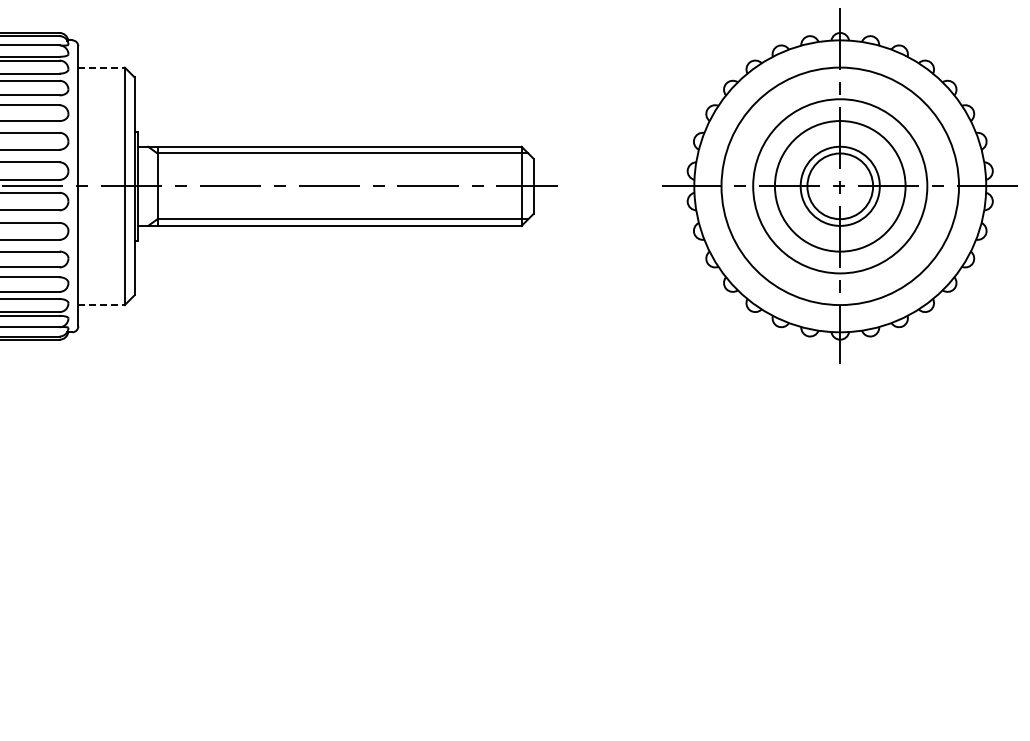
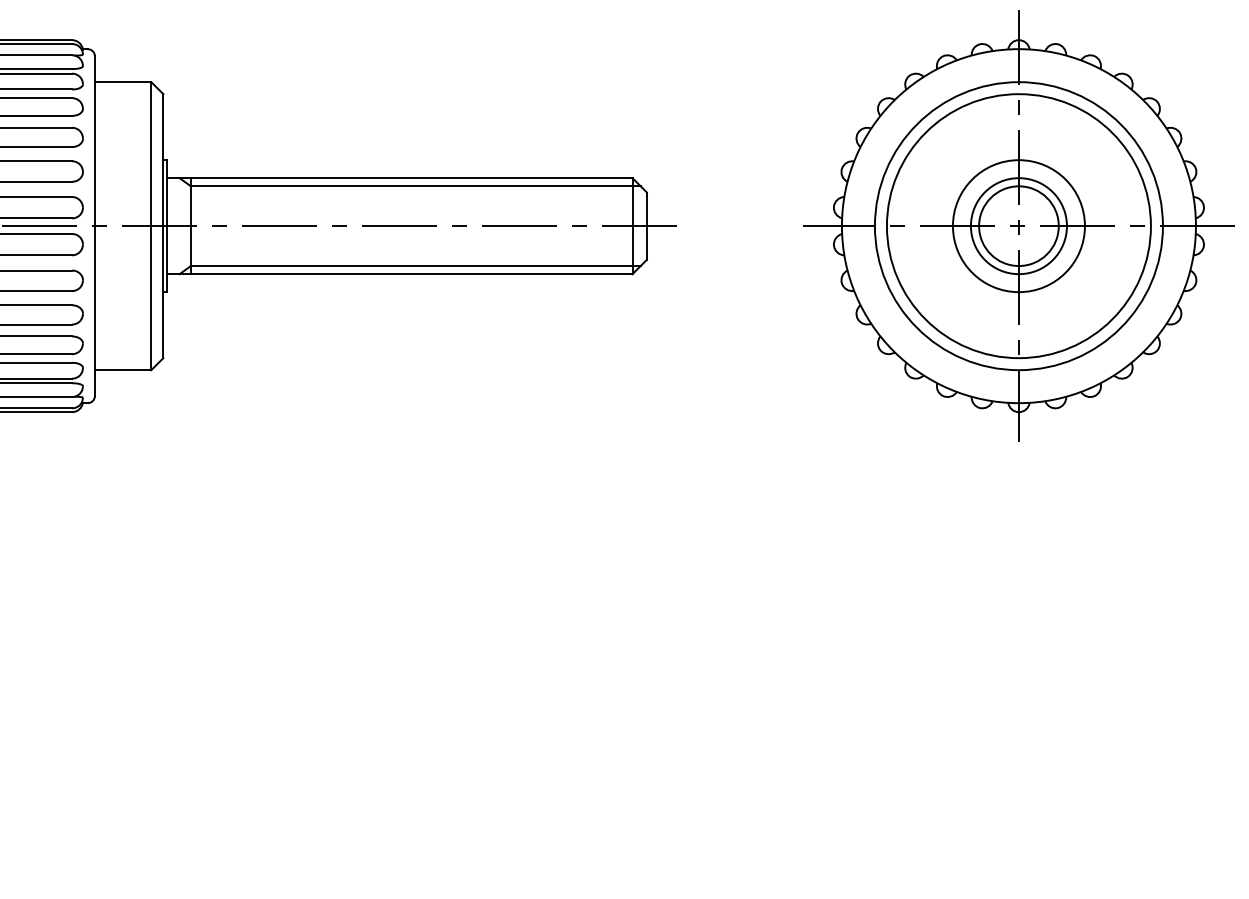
line: (102, 67) -> (124, 82), dashed -> solid
circle: (839, 185) -> (1018, 225), size x0.62
circle: (840, 186) -> (1019, 226), size x1.67
line: (102, 305) -> (124, 370), dashed -> solid

